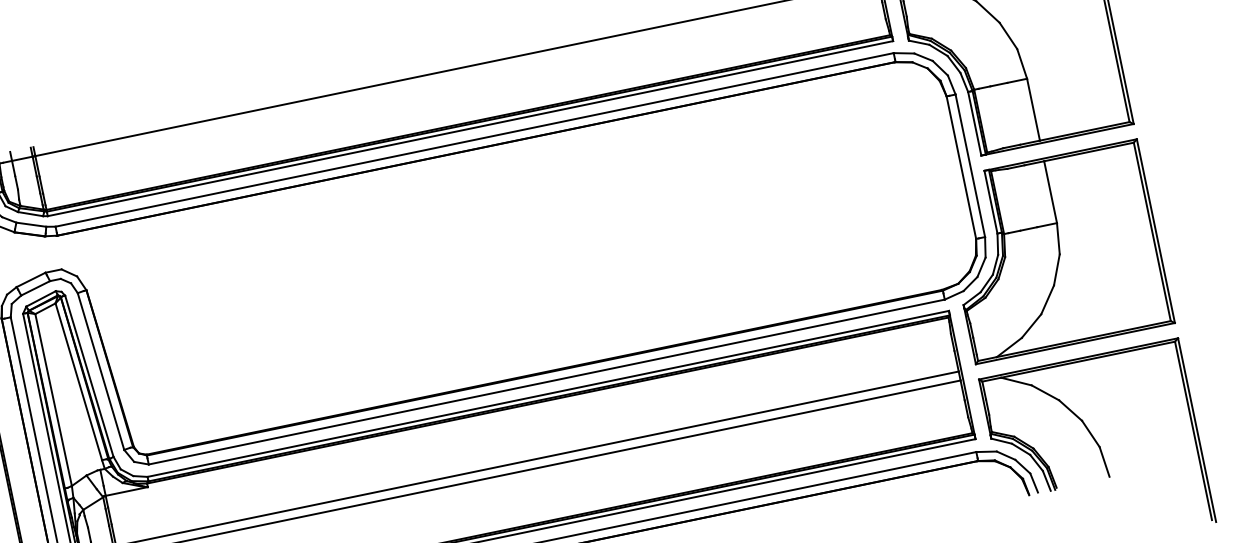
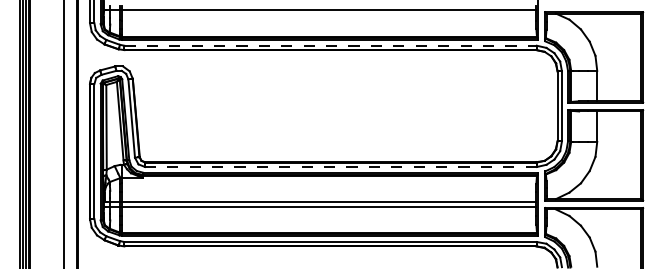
line: (476, 139) -> (331, 45), solid -> dashed
line: (545, 383) -> (340, 167), solid -> dashed

